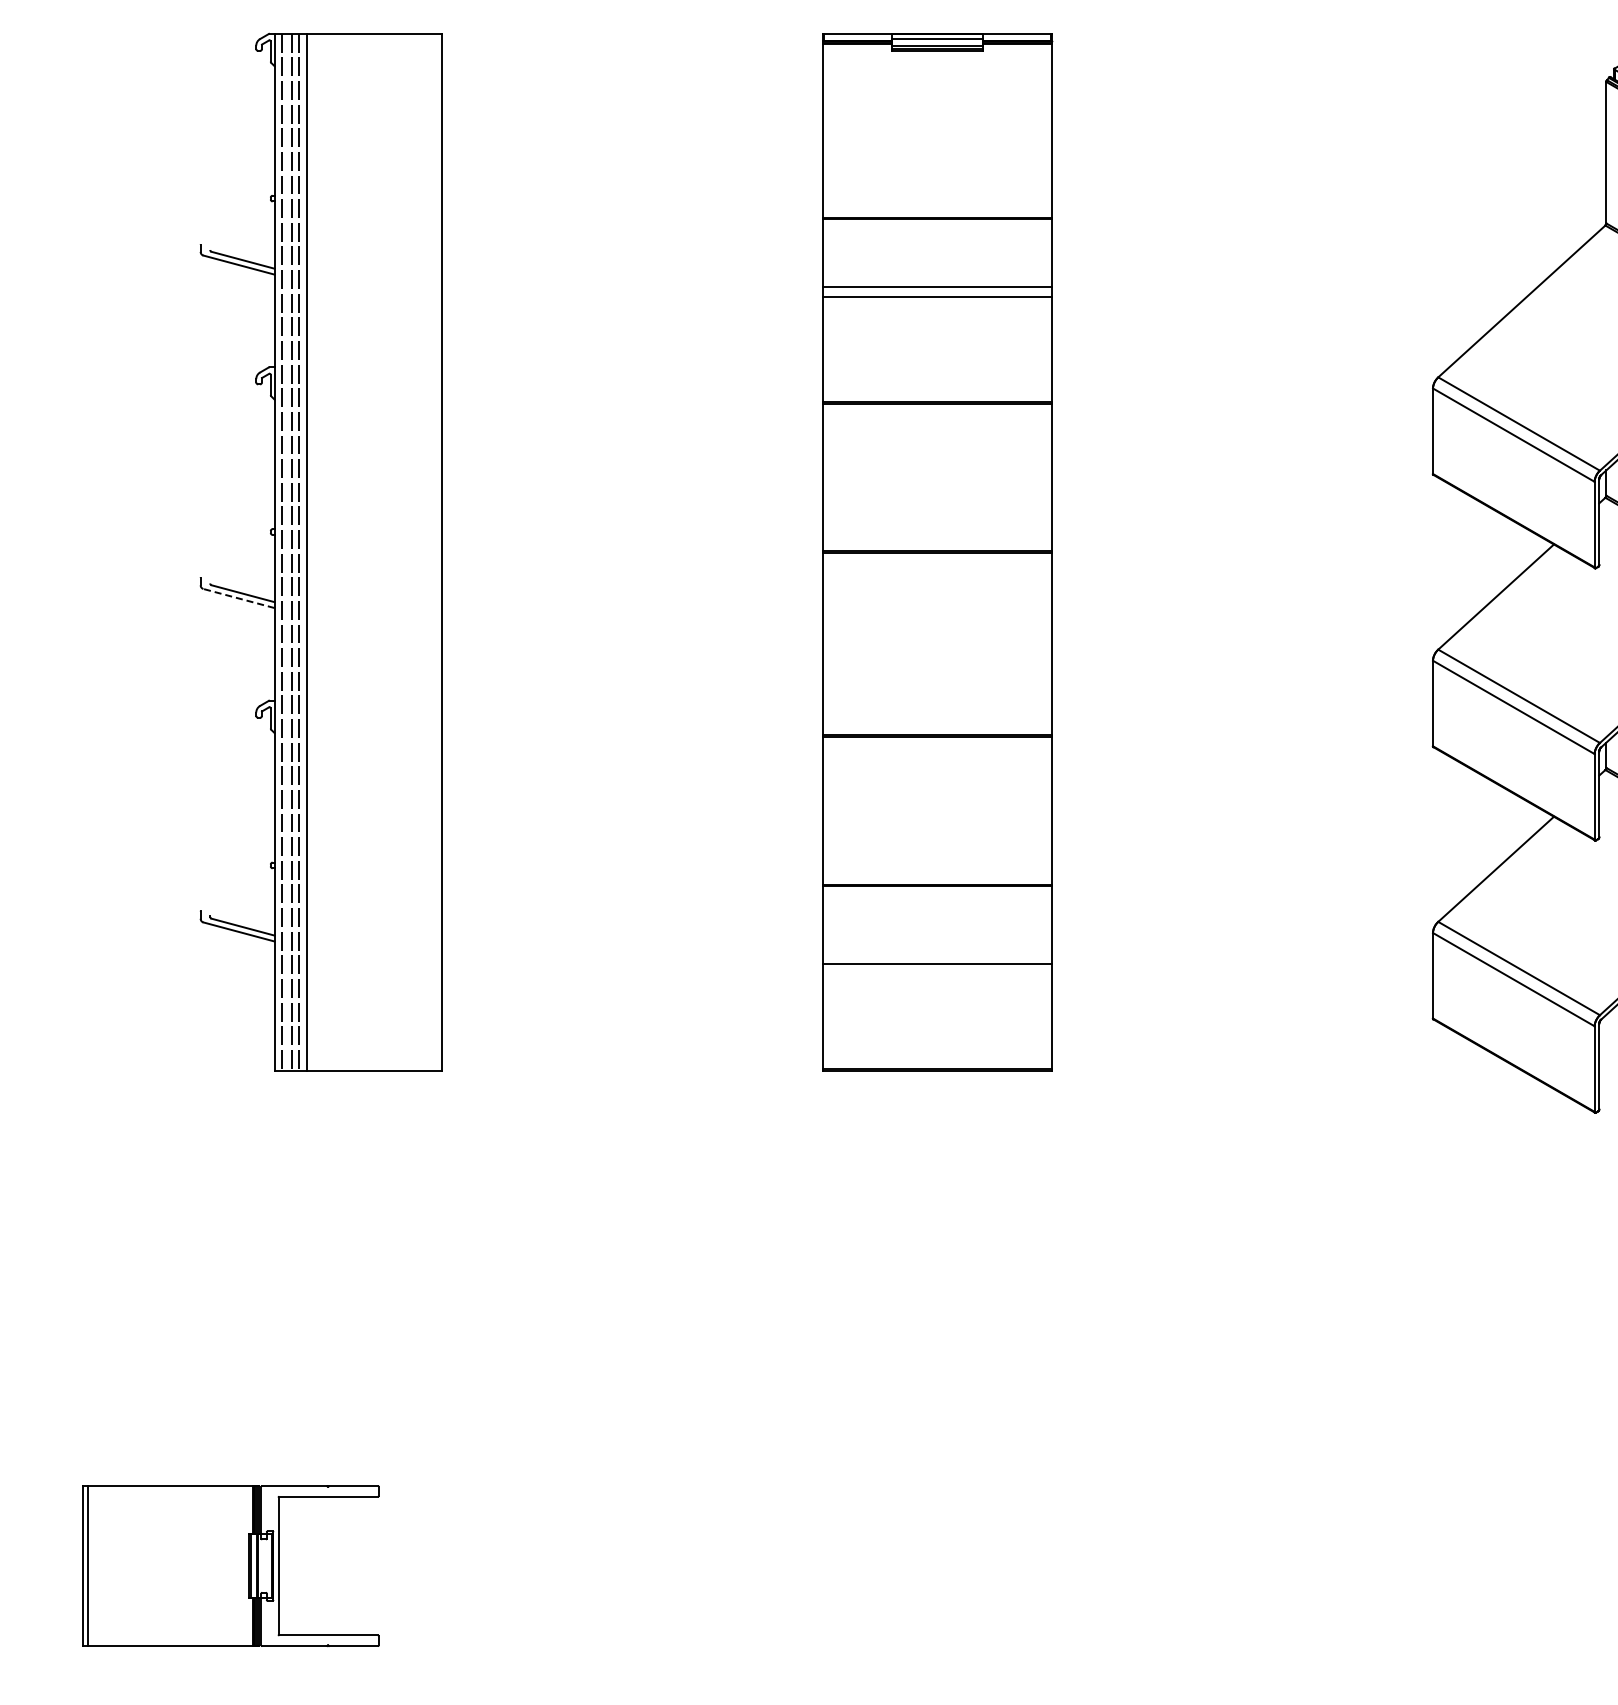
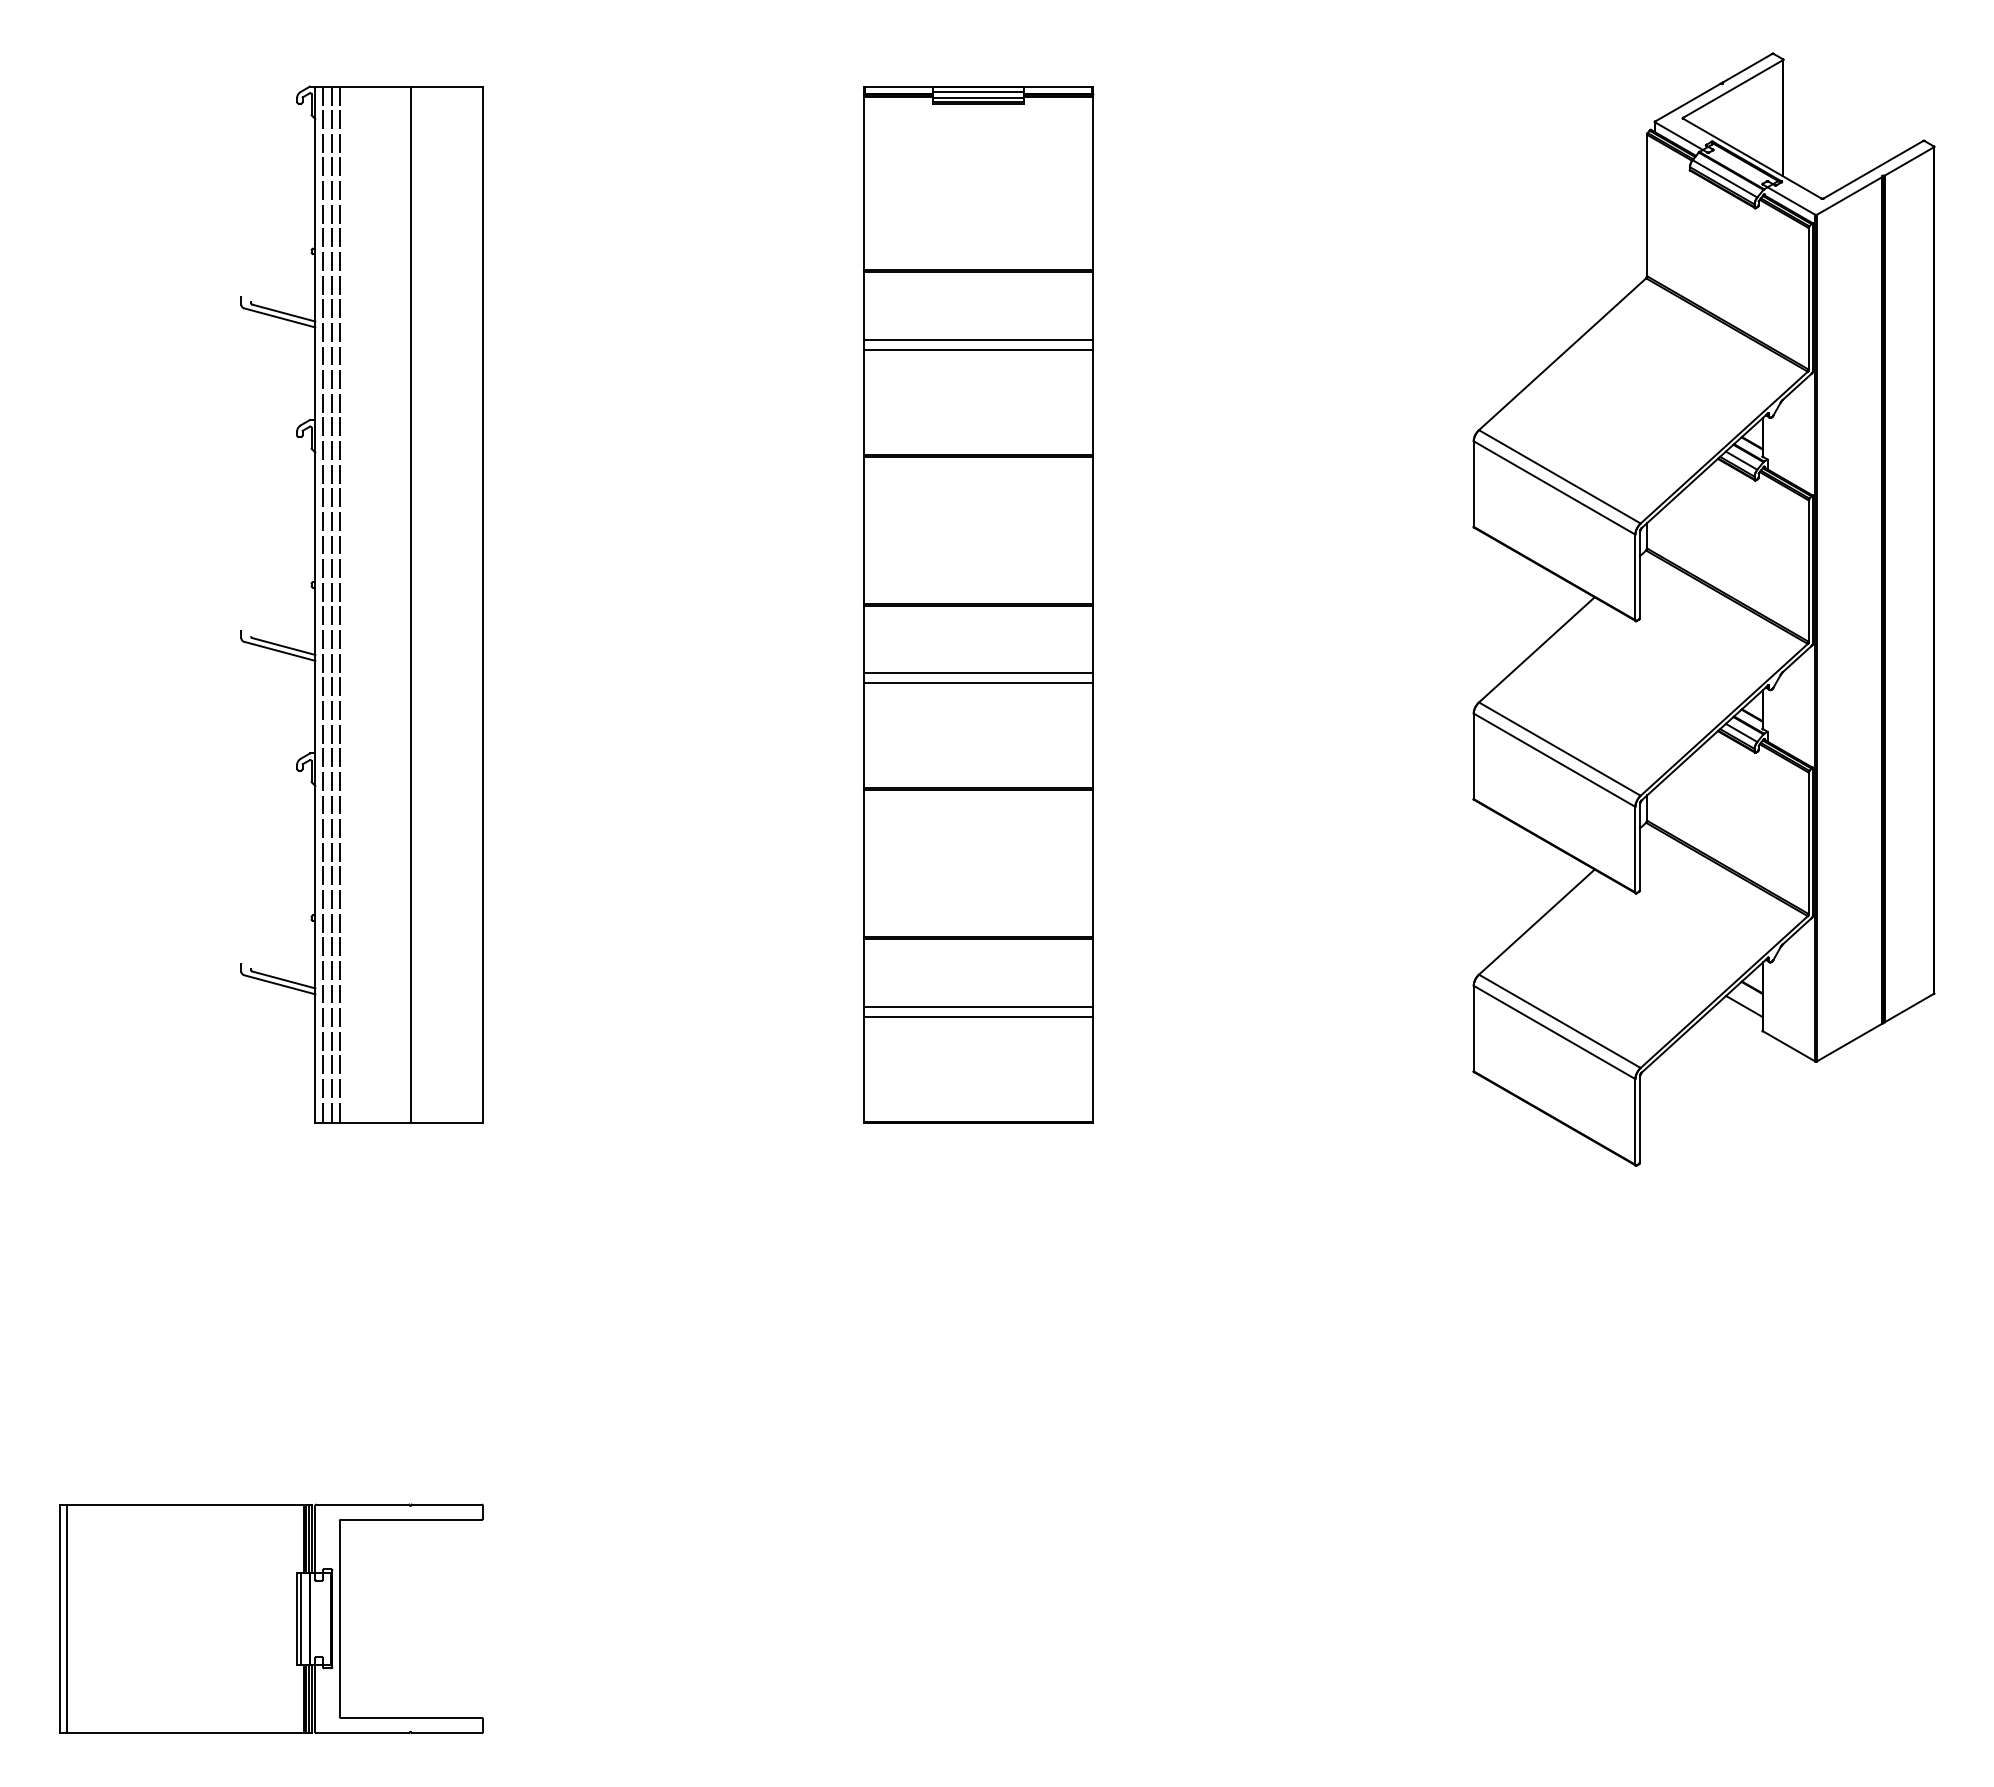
line: (306, 551) -> (410, 604), moved
line: (238, 598) -> (279, 651), dashed -> solid
line: (937, 620) -> (978, 673), added
line: (937, 630) -> (978, 683), added
line: (937, 953) -> (978, 1006), added
part: (230, 1565) -> (271, 1618), size x1.43

